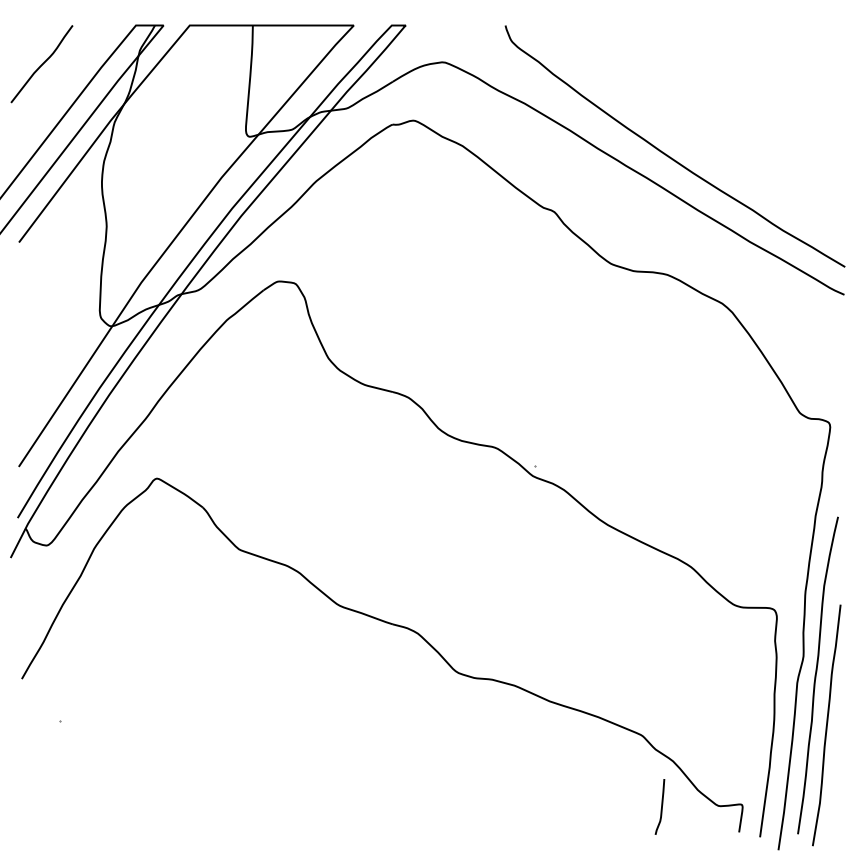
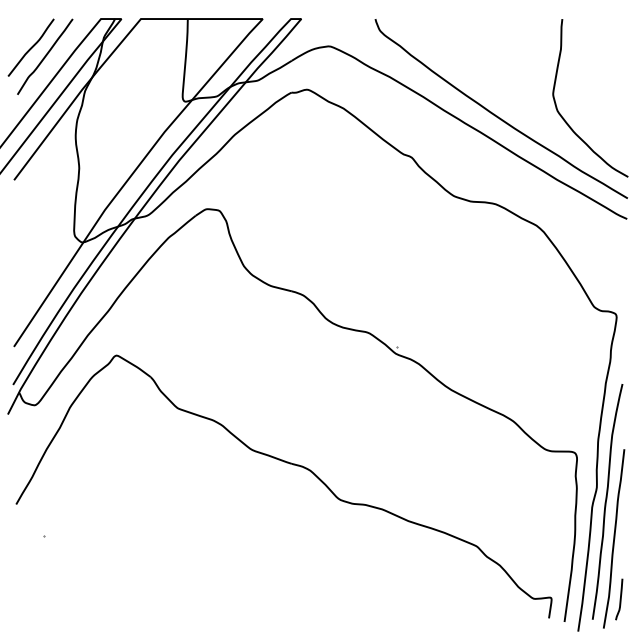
curve: (61, 75) -> (45, 56), added
curve: (759, 159) -> (564, 118), added
curve: (660, 806) -> (619, 599), moved

